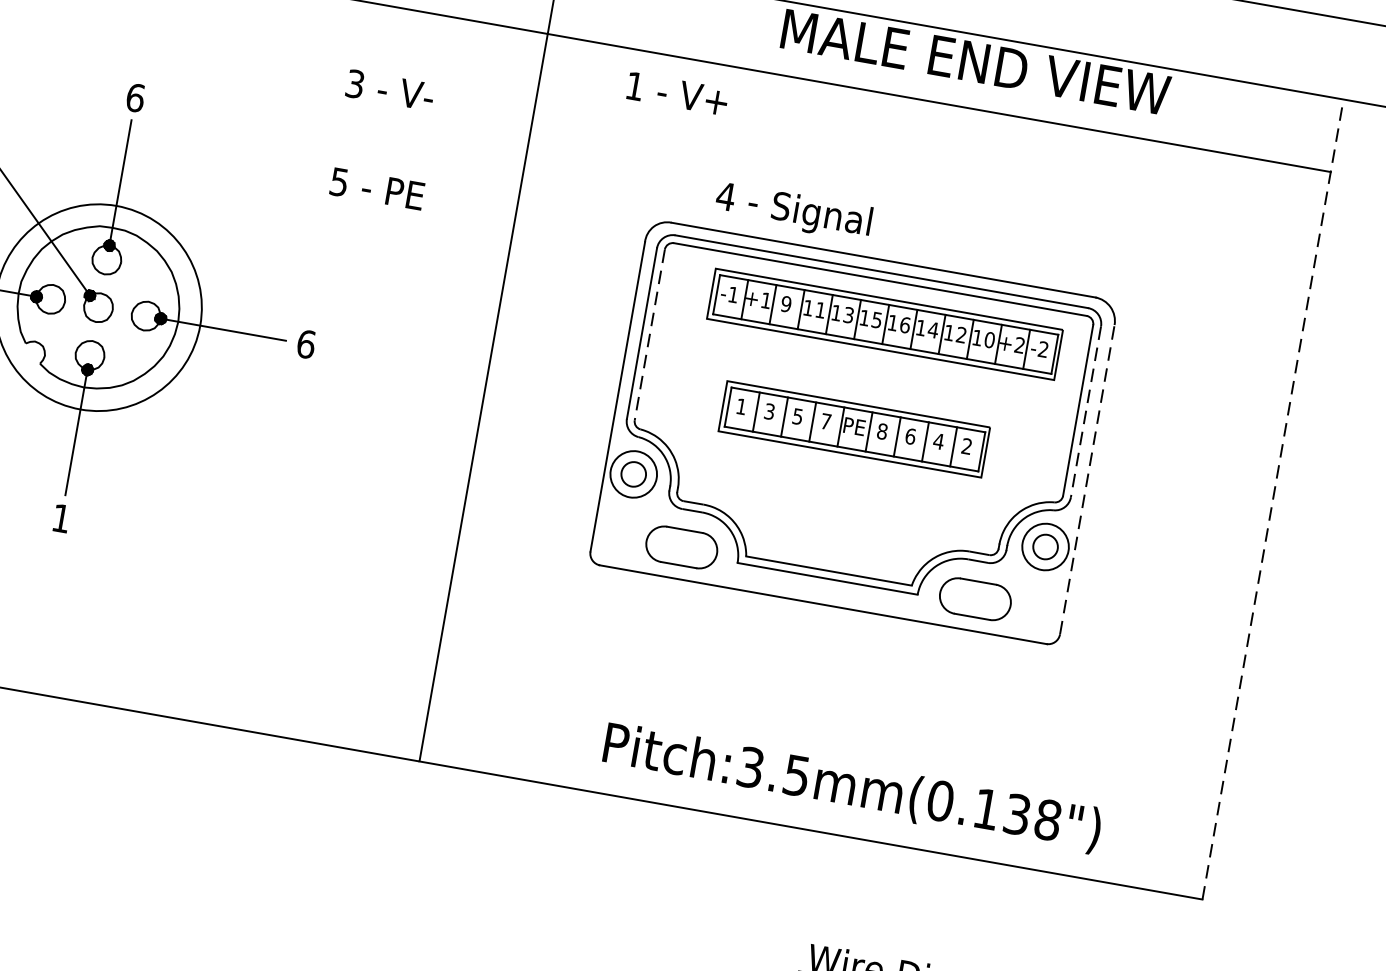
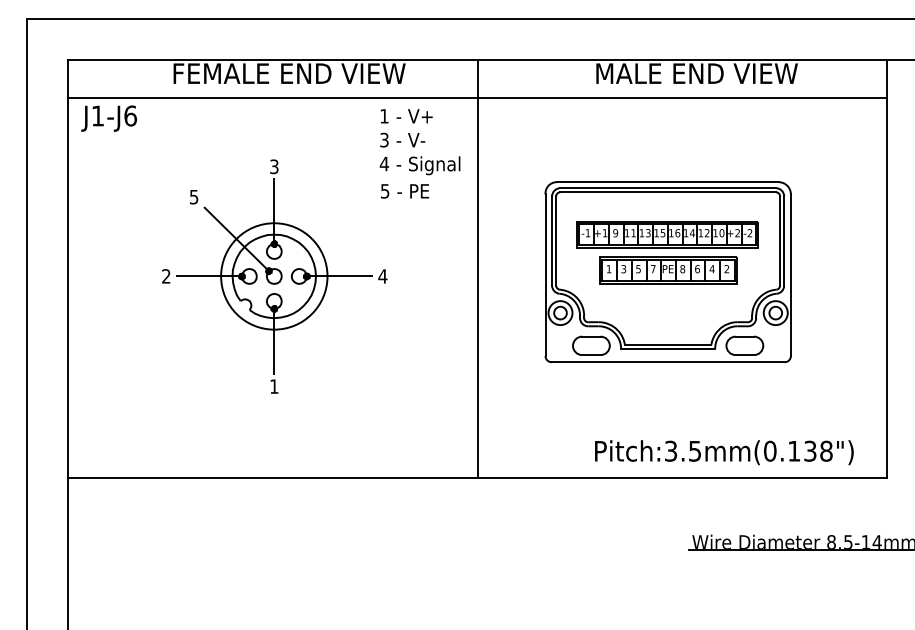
text: (677, 94) -> (406, 116), moved
text: (135, 97) -> (274, 166), 6 -> 3
text: (792, 211) -> (419, 165), moved
part: (885, 324) -> (667, 234), moved
line: (650, 336) -> (556, 241), dashed -> solid
text: (305, 344) -> (382, 276), 6 -> 4
line: (1086, 412) -> (784, 241), dashed -> solid
line: (1086, 480) -> (790, 275), dashed -> solid
line: (1272, 499) -> (886, 268), dashed -> solid
text: (852, 787) -> (724, 452), moved

